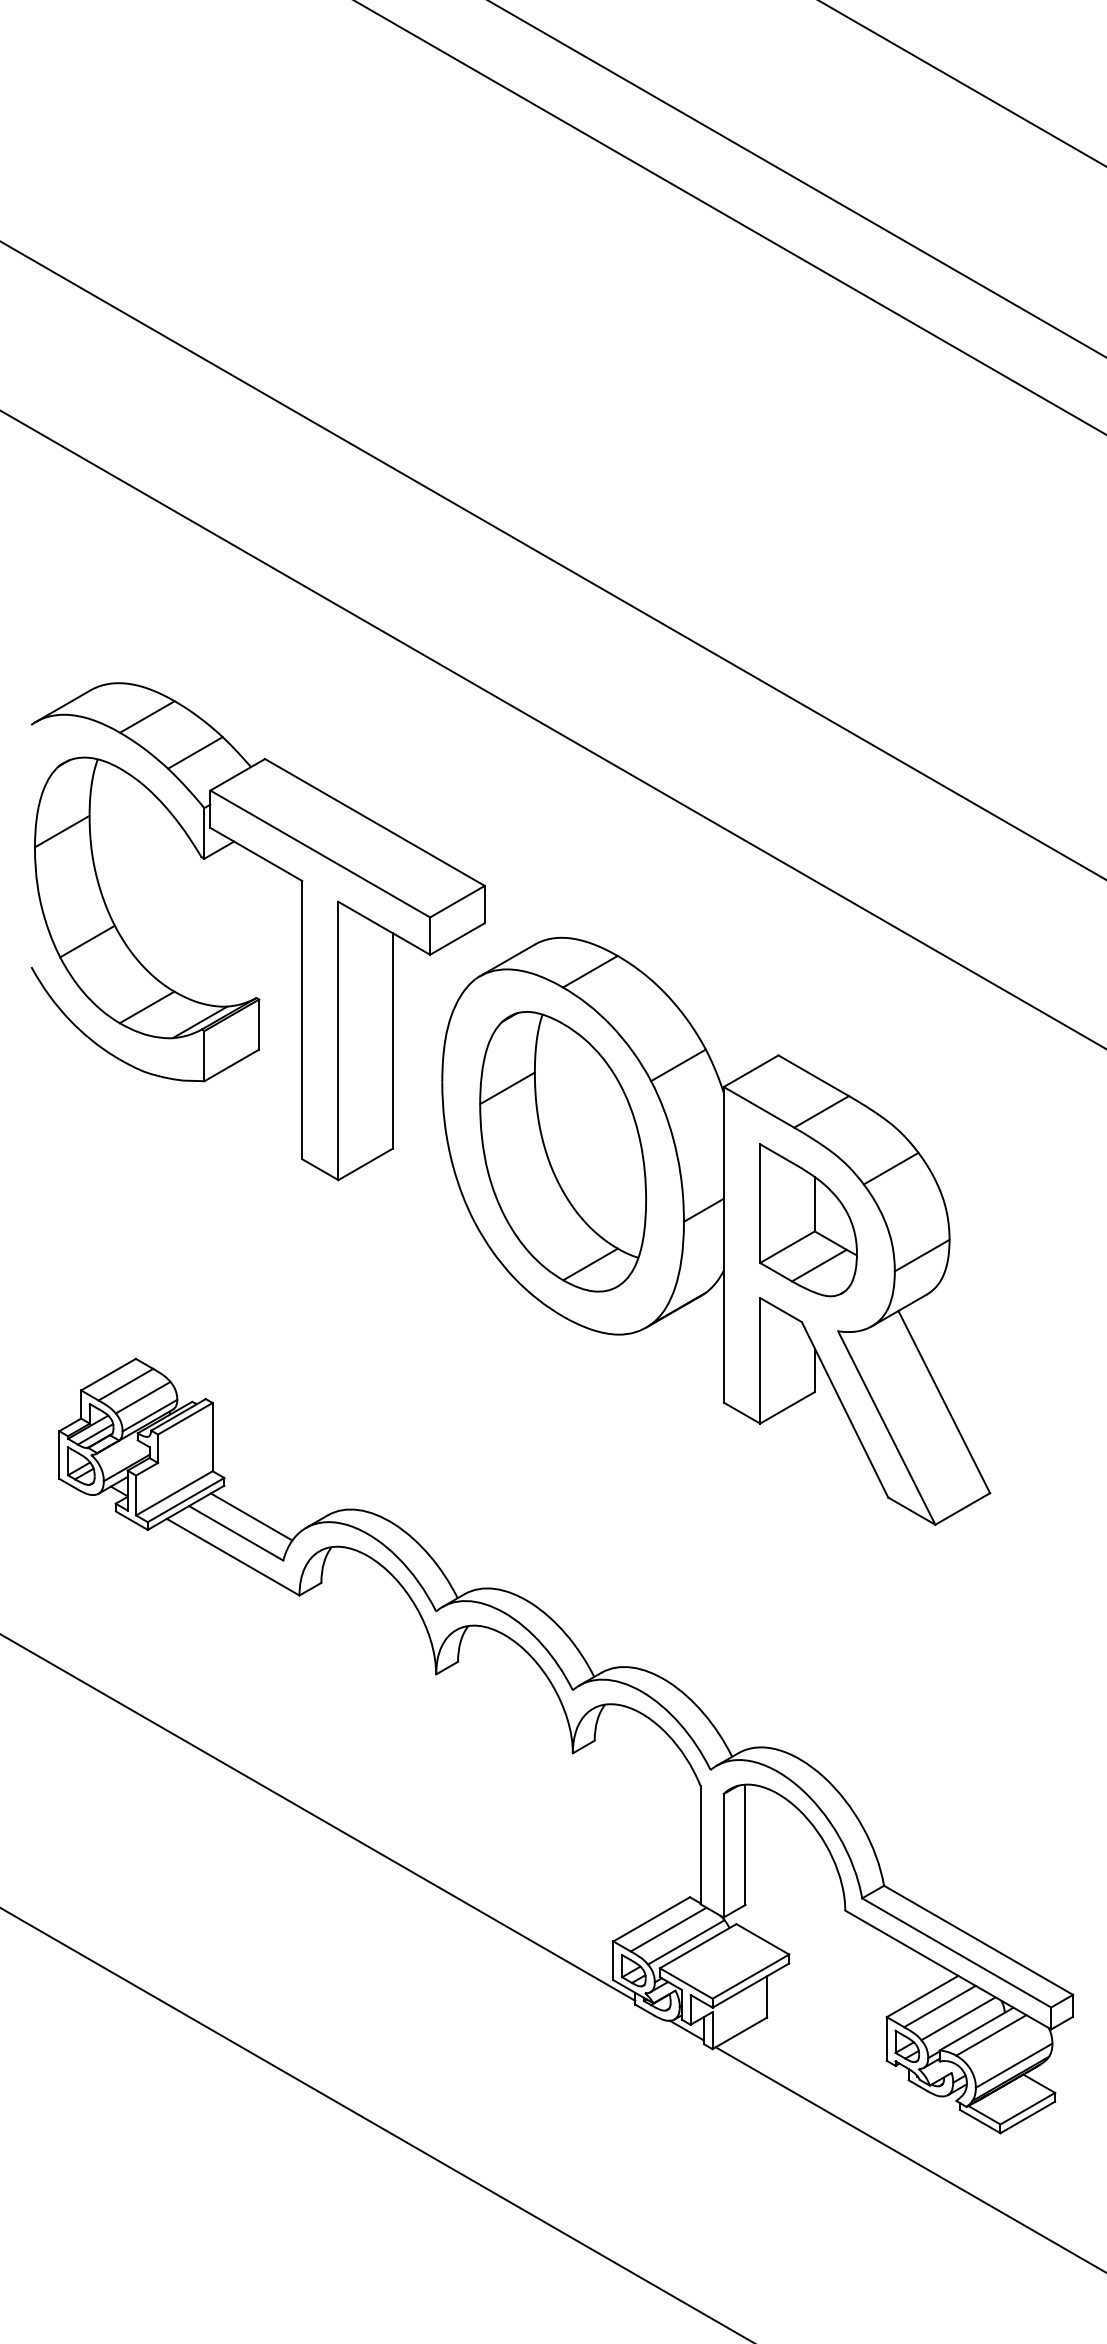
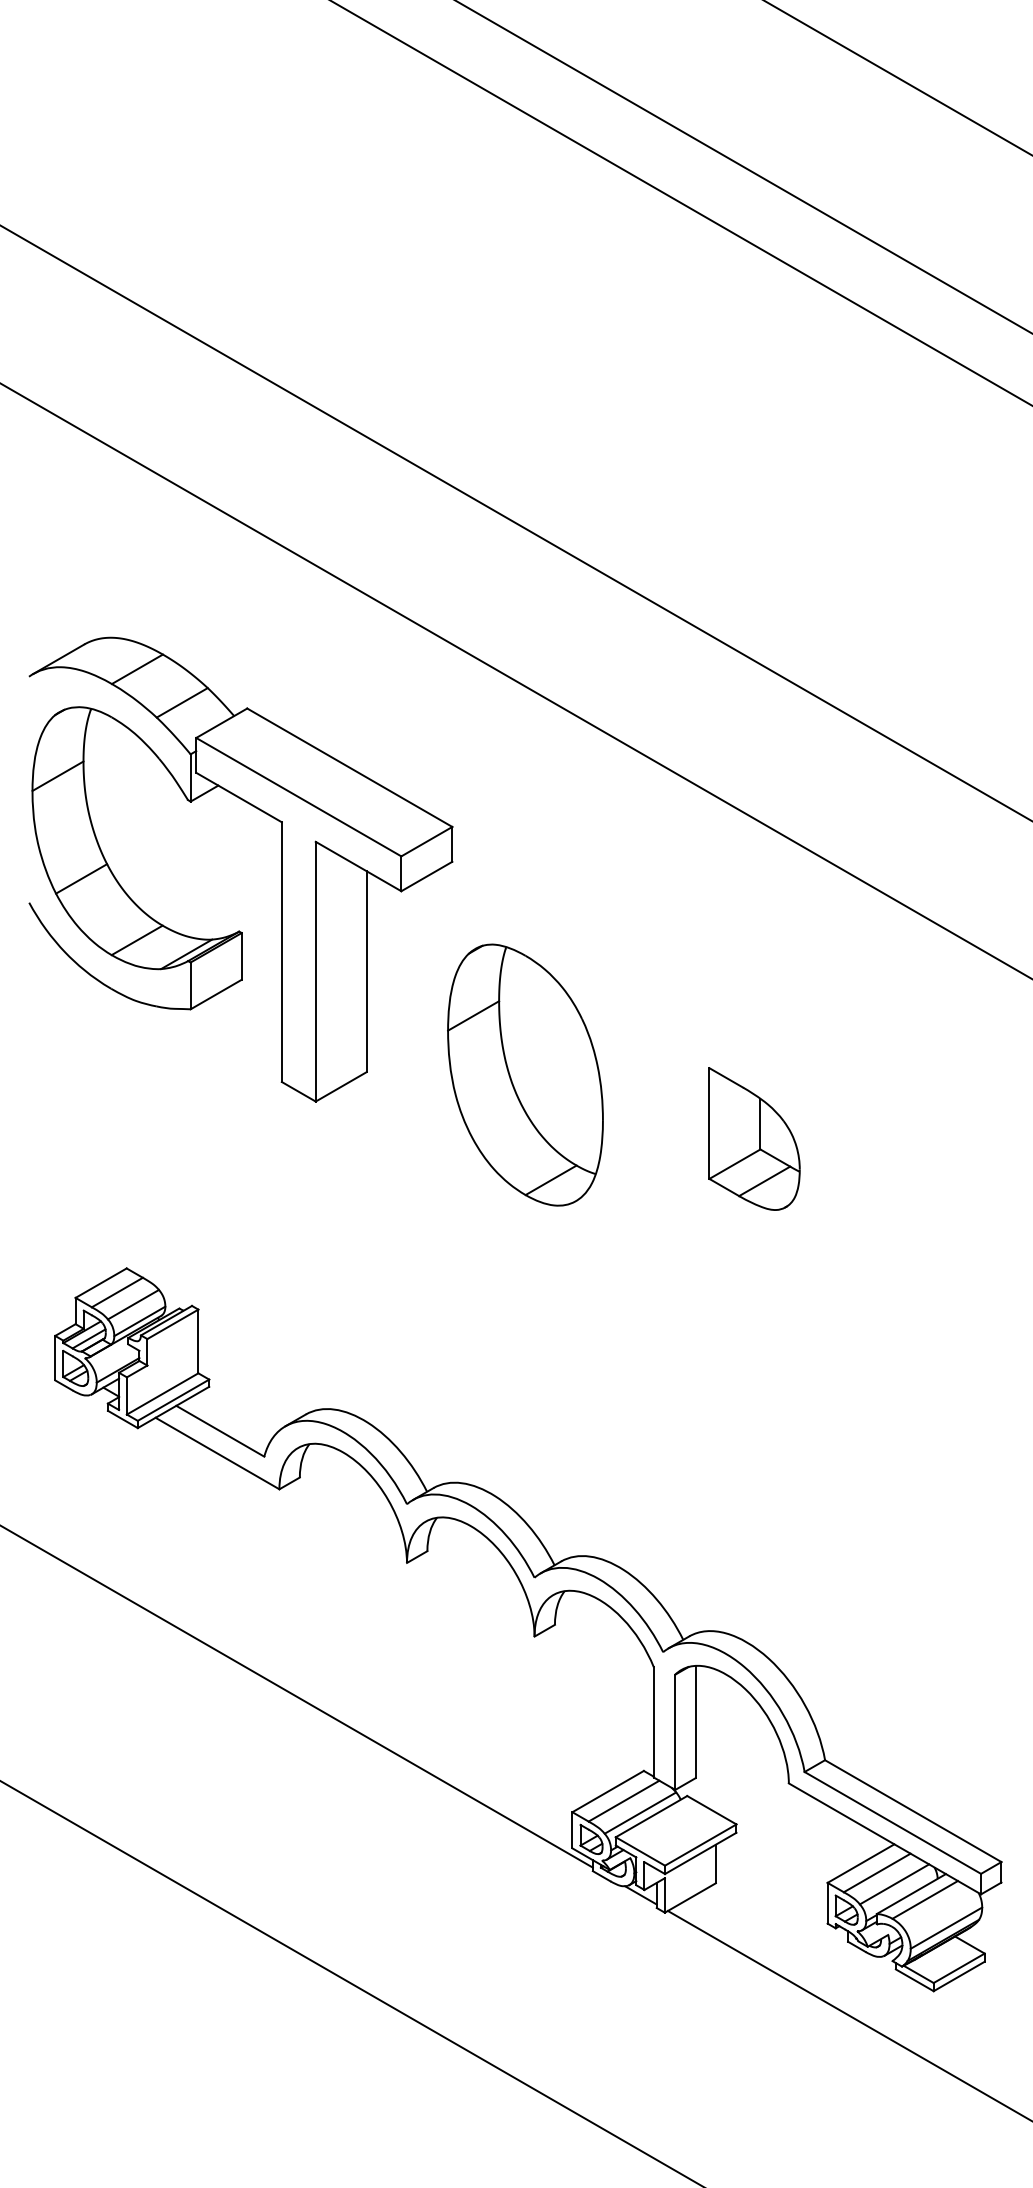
part: (716, 1230) -> (668, 1148), removed
line: (251, 1516) -> (234, 1415), removed

